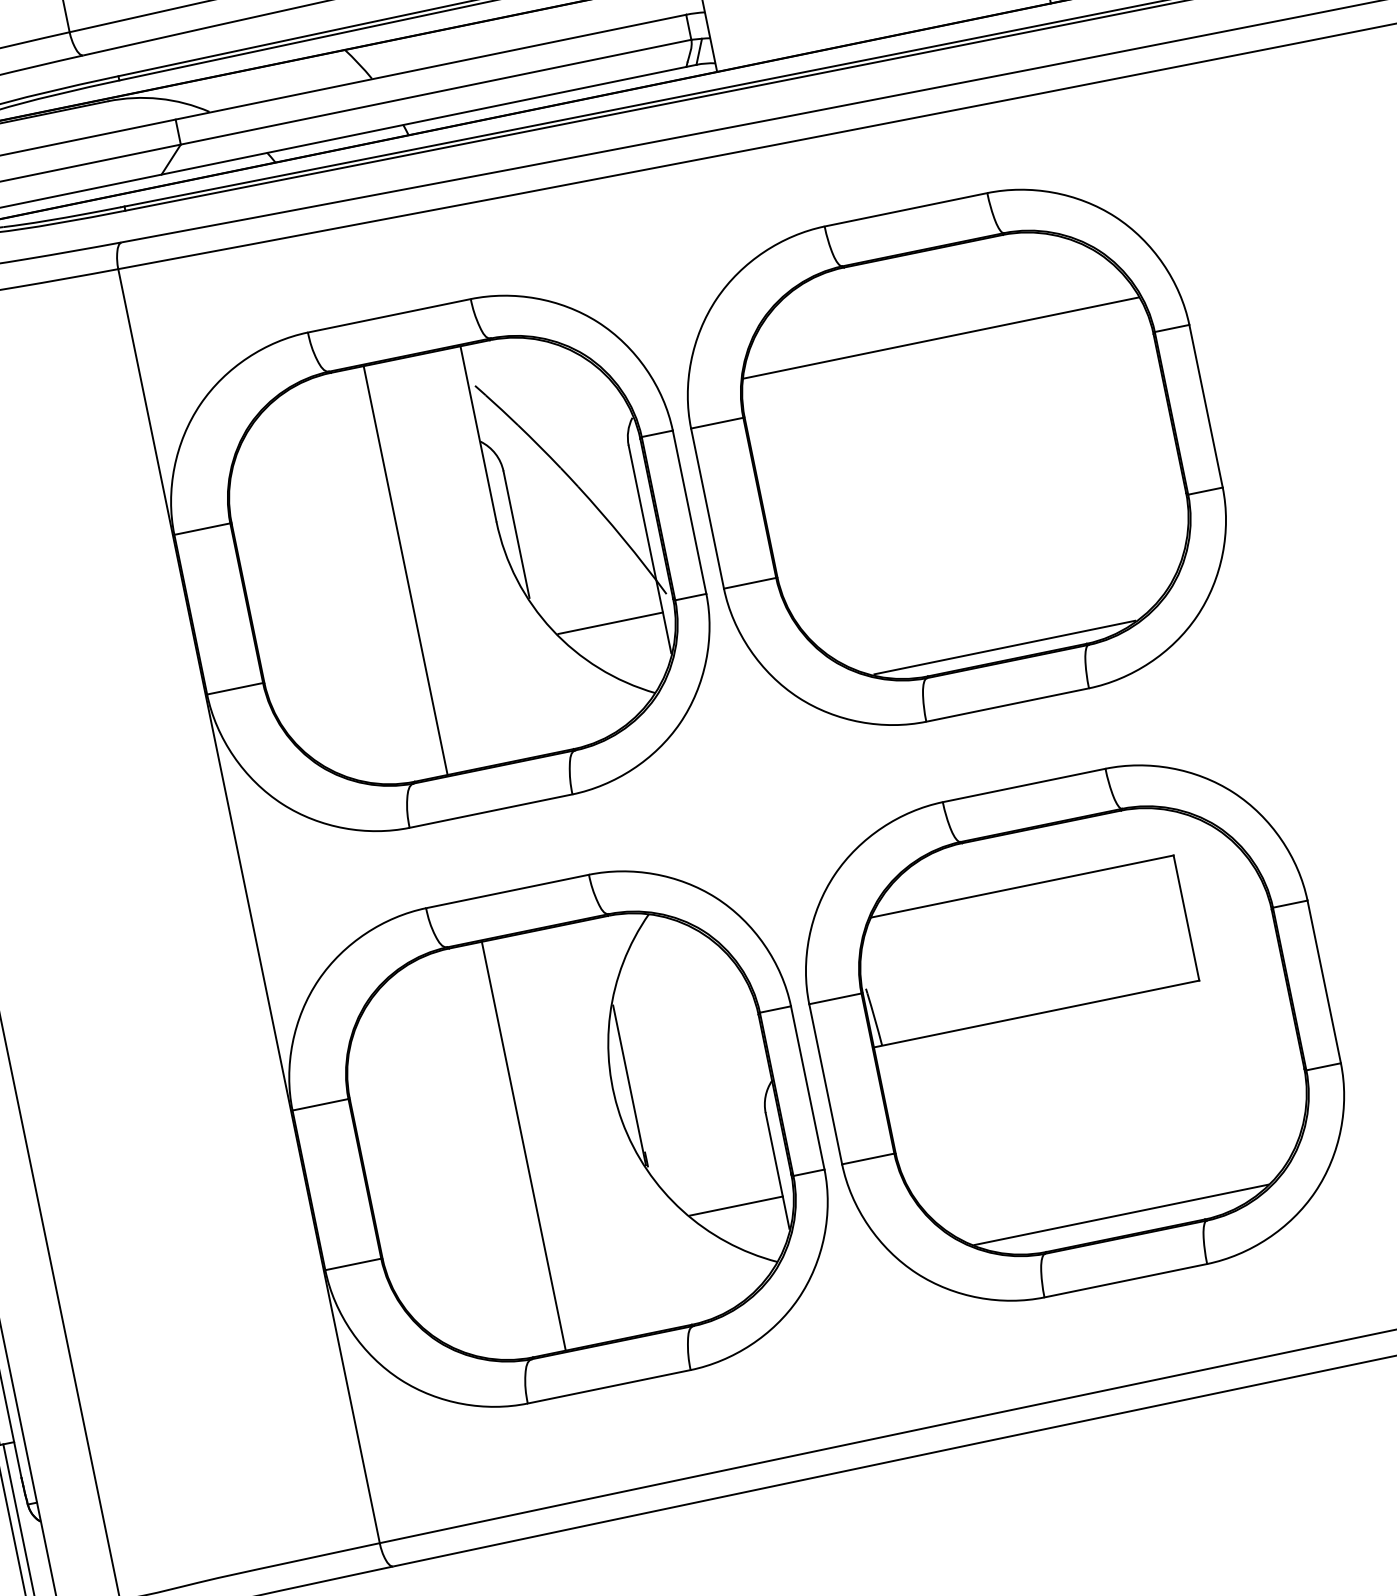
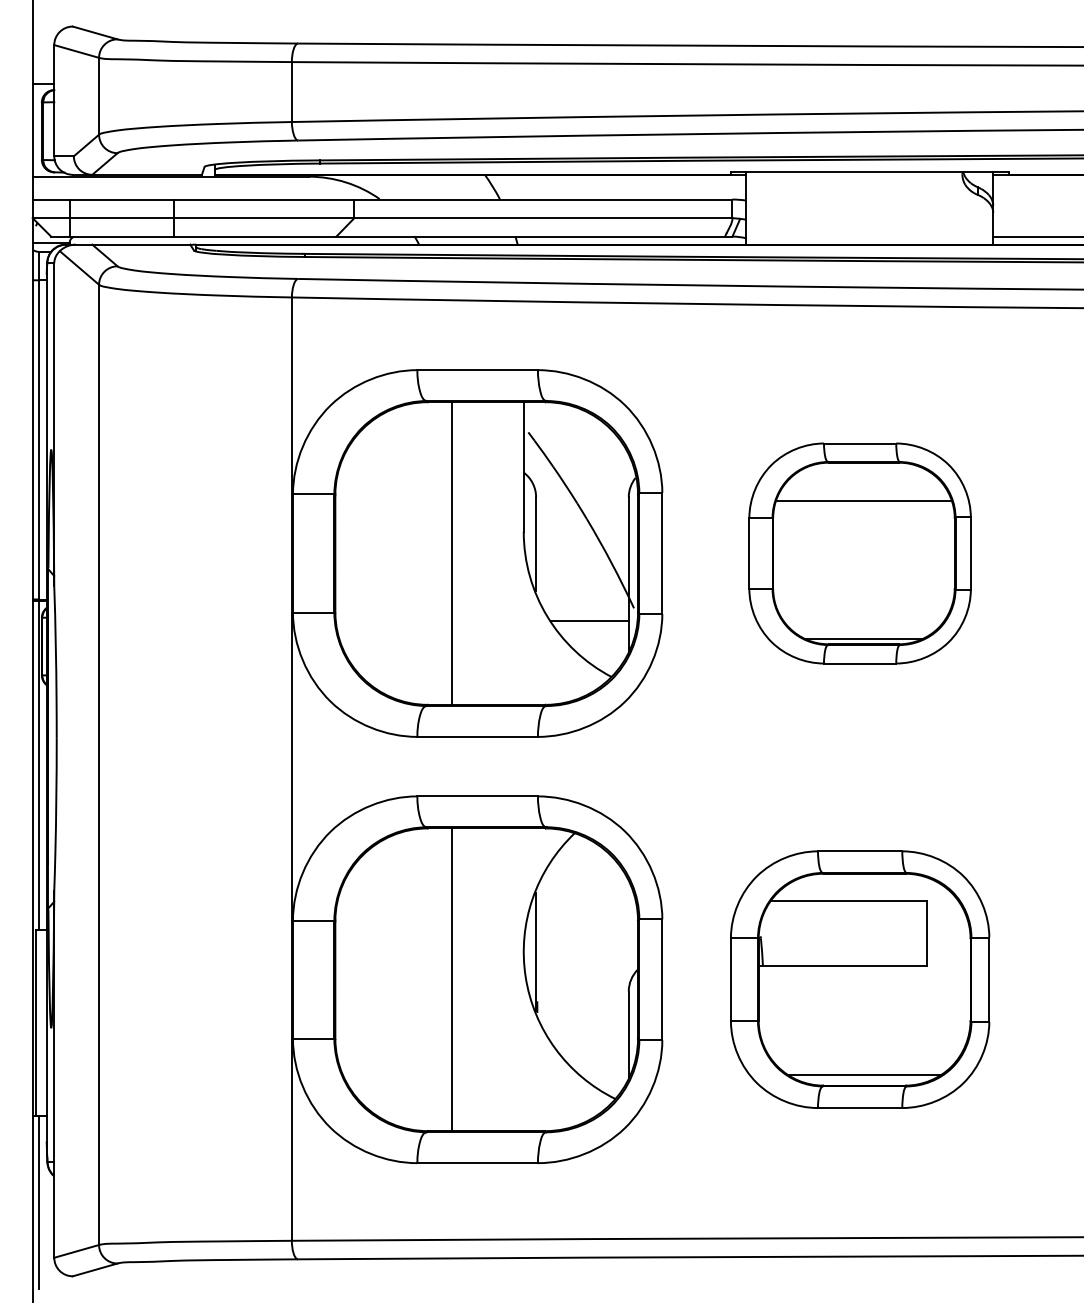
part: (955, 457) -> (859, 553), size x0.6
part: (1073, 1032) -> (859, 979), size x0.7
line: (736, 1206) -> (594, 1053), removed

